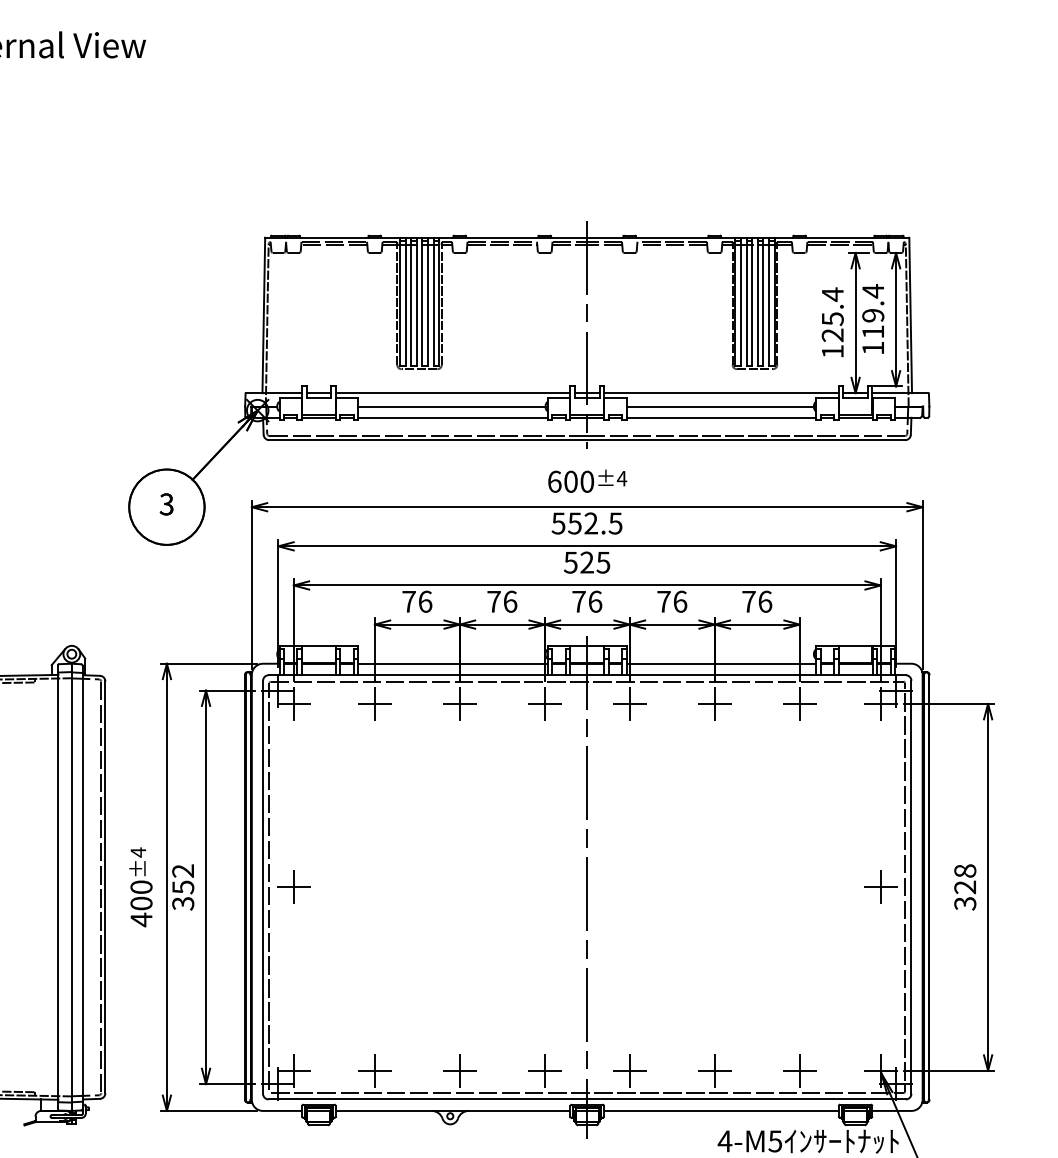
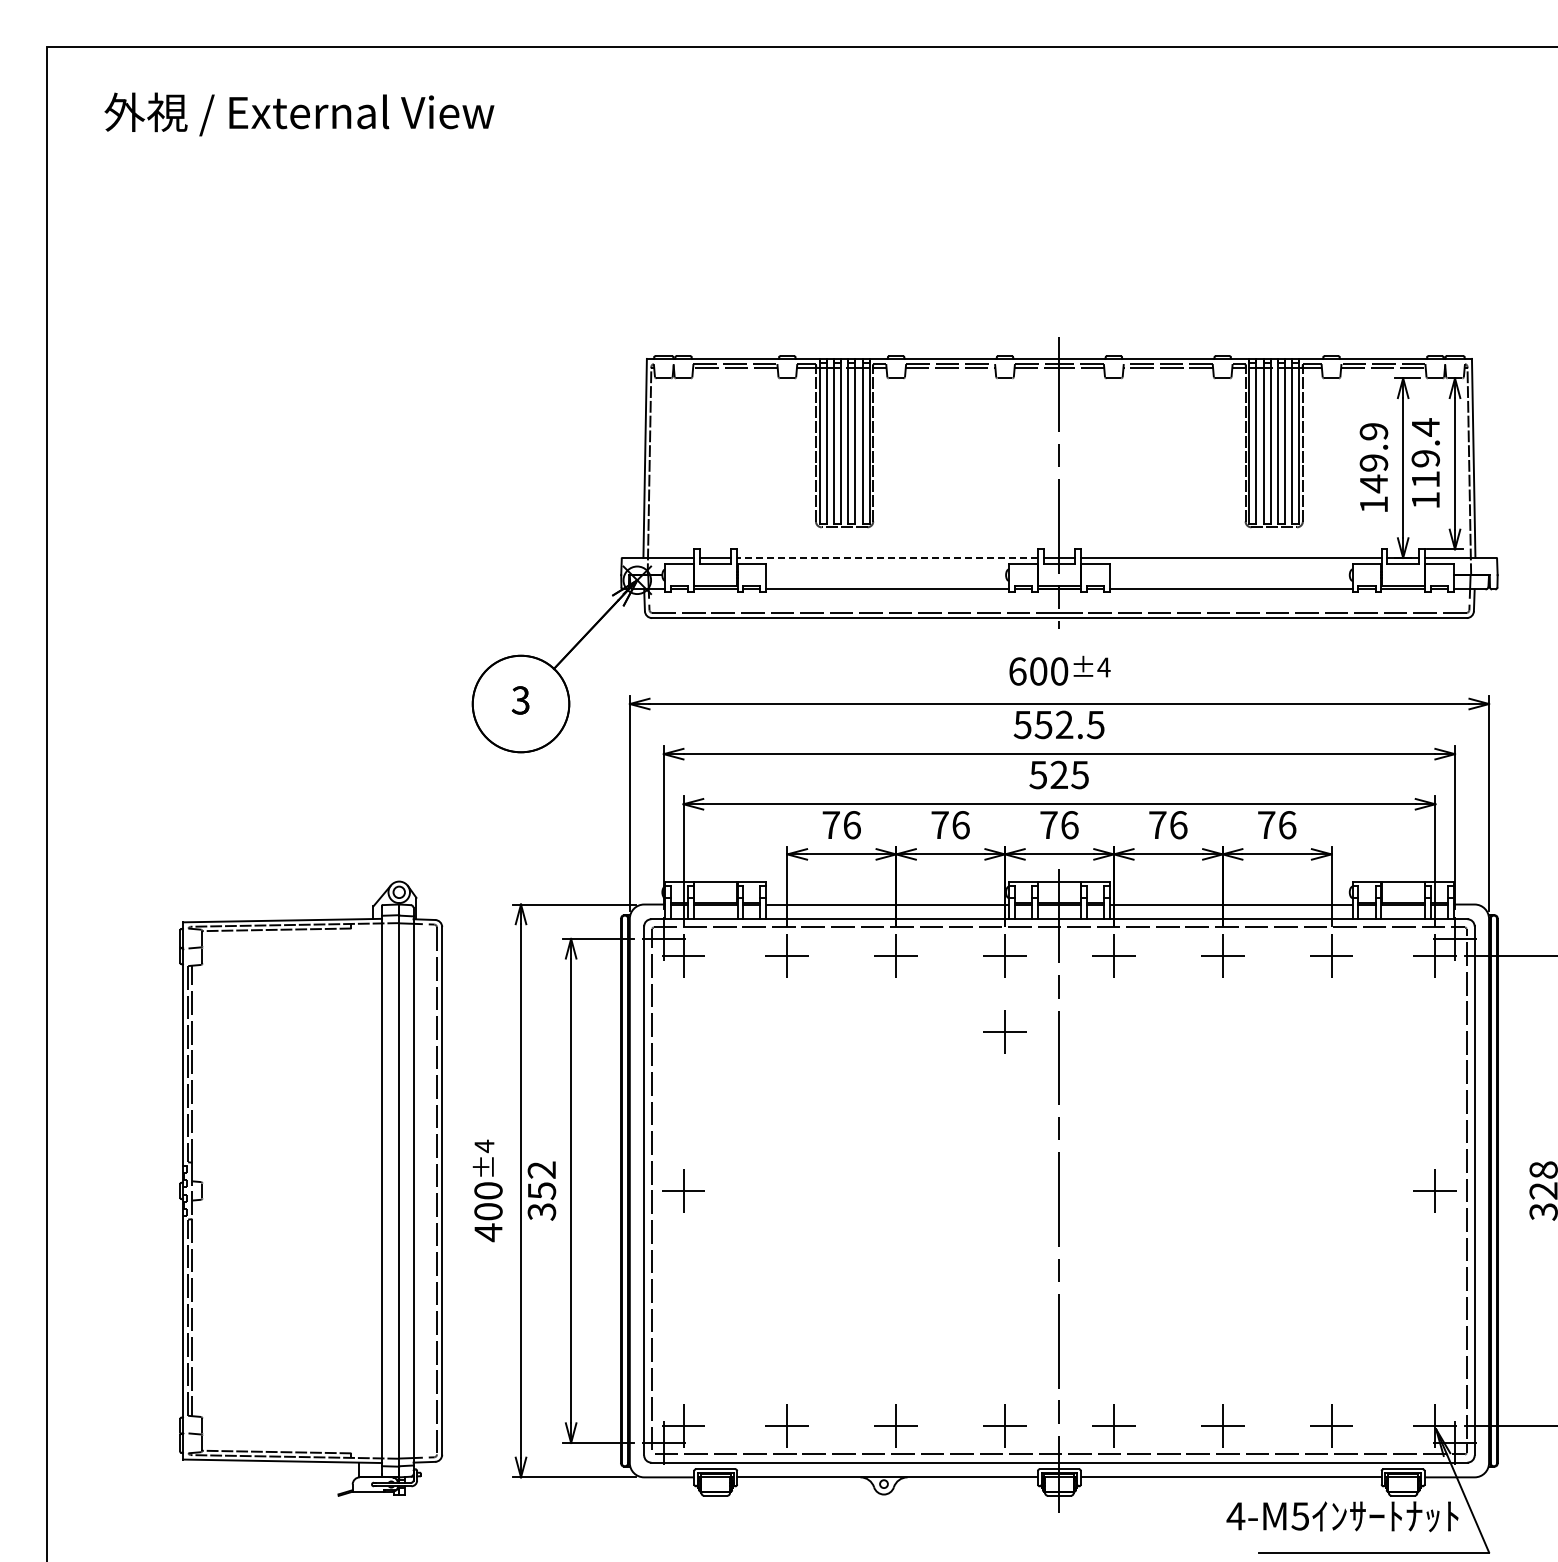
text: (832, 314) -> (1373, 457), 125.4 -> 149.9
line: (453, 392) -> (887, 557), solid -> dashed
line: (452, 406) -> (886, 575), removed
line: (720, 406) -> (1229, 575), removed
part: (544, 762) -> (1004, 1031), added

